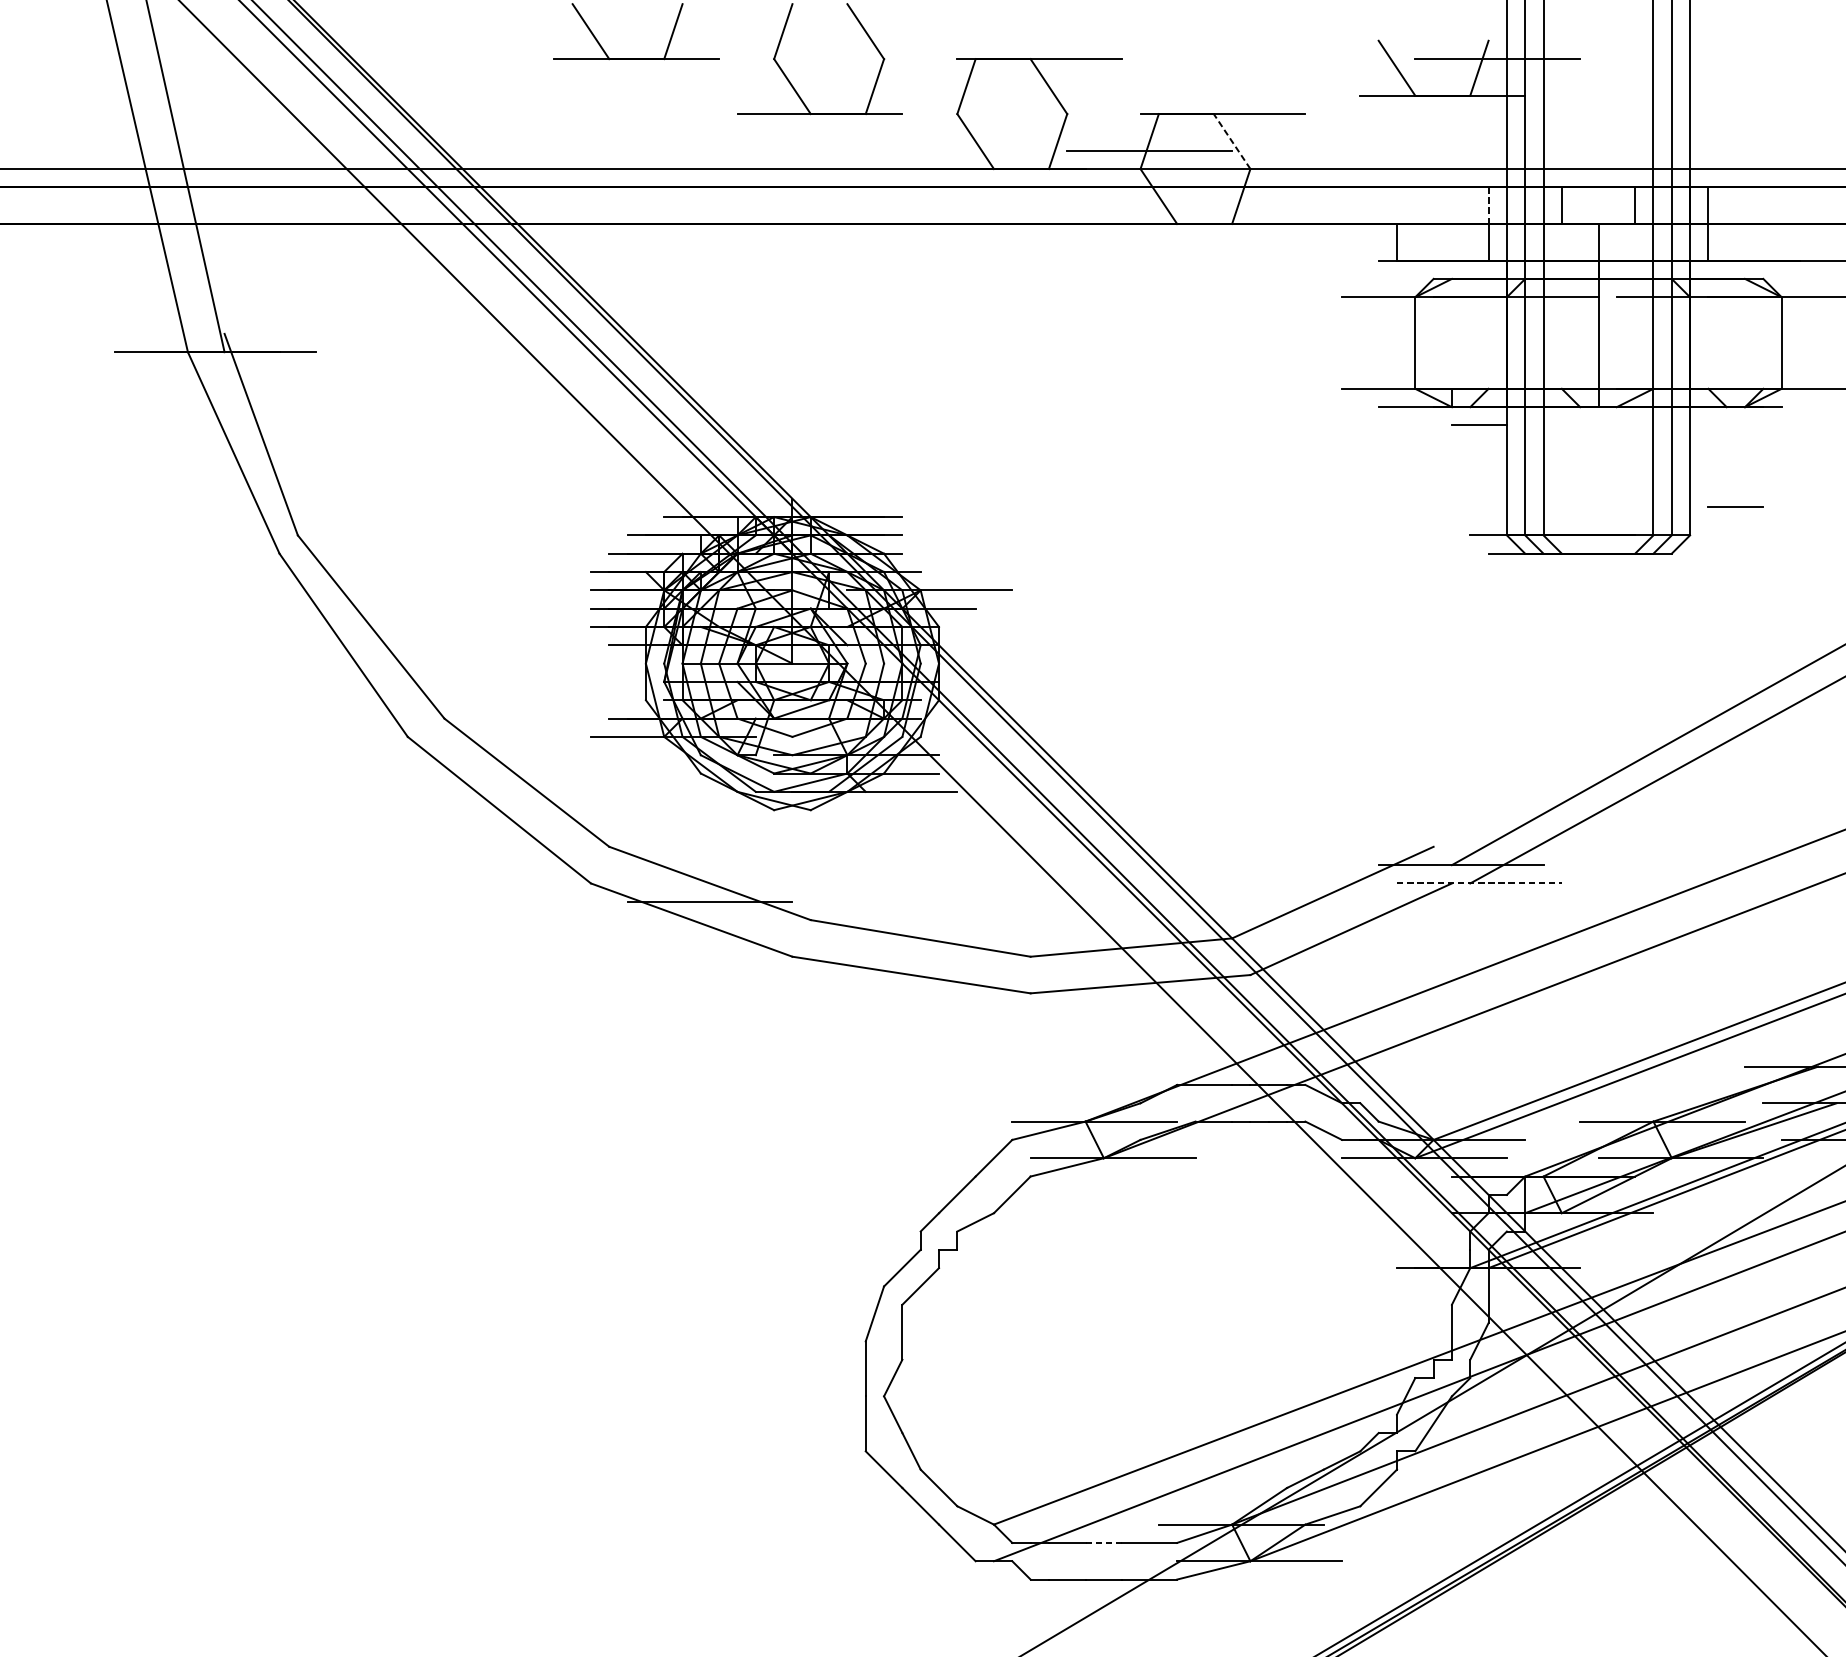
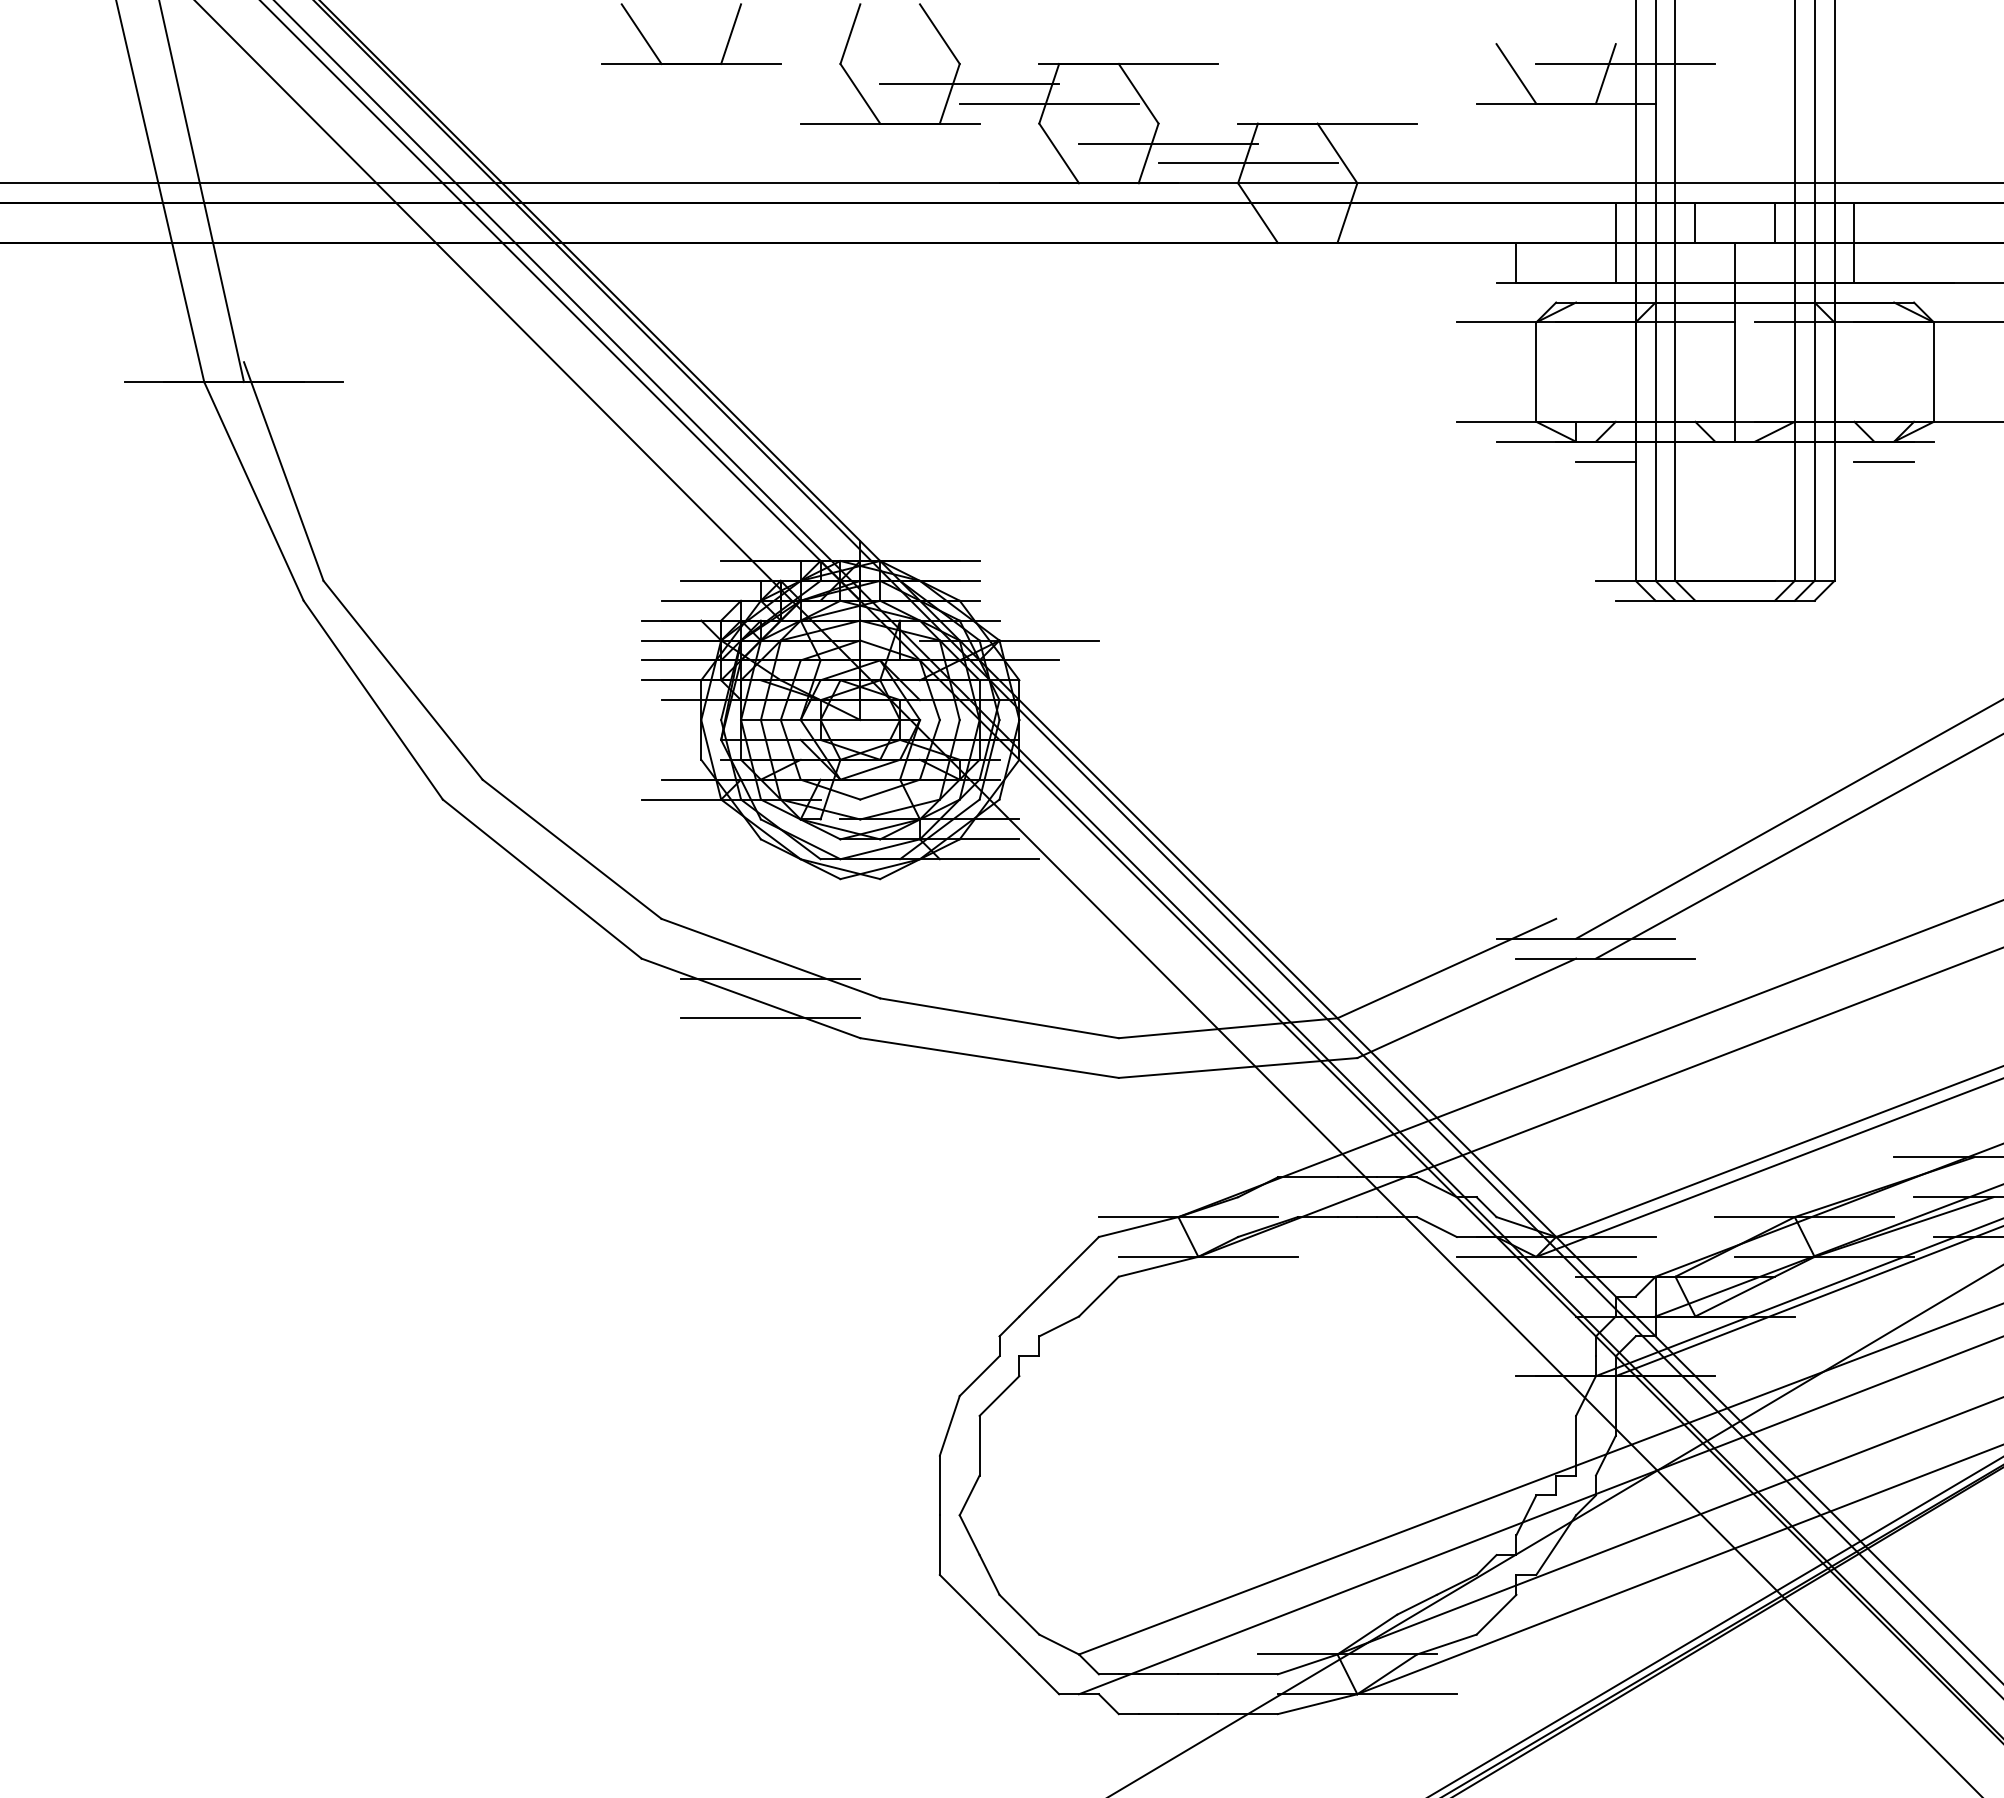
line: (893, 77) -> (969, 83), added
line: (965, 95) -> (1048, 103), added
line: (1076, 132) -> (1168, 143), added
line: (1232, 141) -> (1337, 153), dashed -> solid
line: (1488, 206) -> (1615, 223), dashed -> solid
line: (1735, 507) -> (1883, 461), moved
line: (1479, 883) -> (1606, 958), dashed -> solid
line: (709, 938) -> (770, 1018), added
line: (1104, 1543) -> (1198, 1674), dashed -> solid

